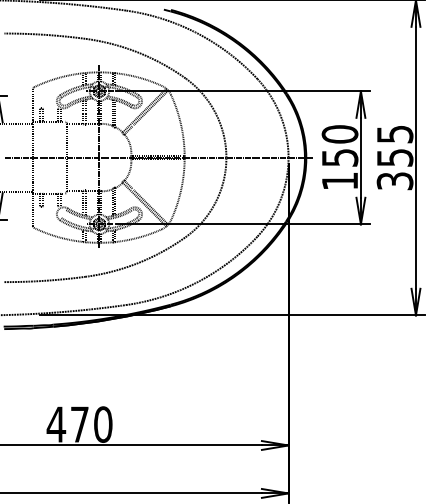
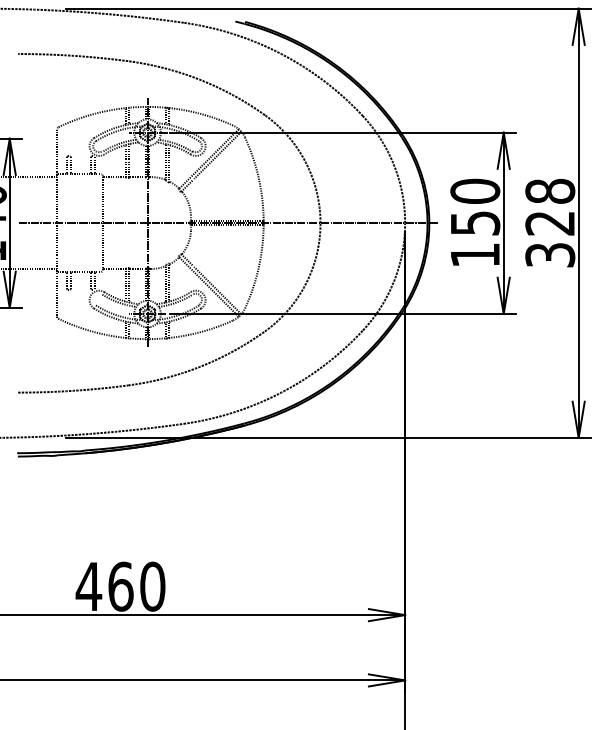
text: (395, 145) -> (550, 206), 355 -> 328
text: (79, 424) -> (120, 586), 470 -> 460

